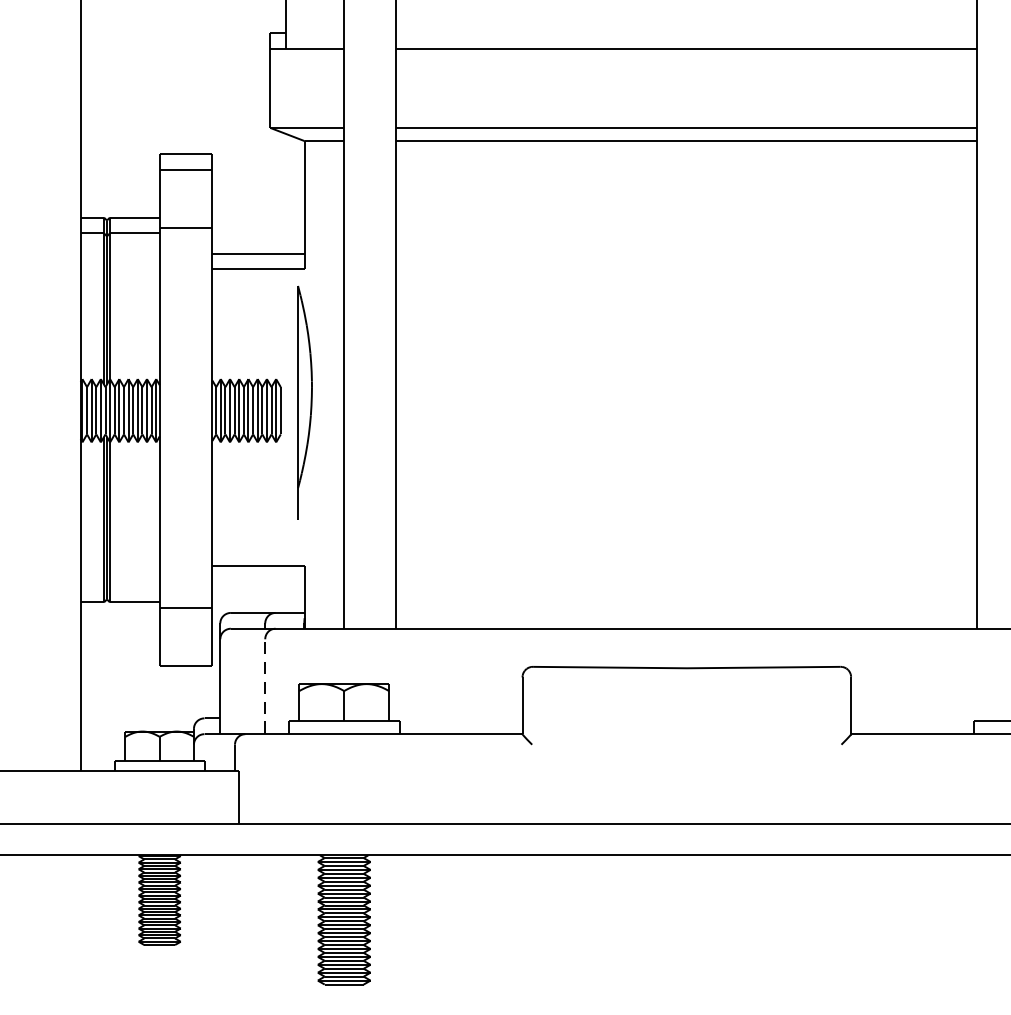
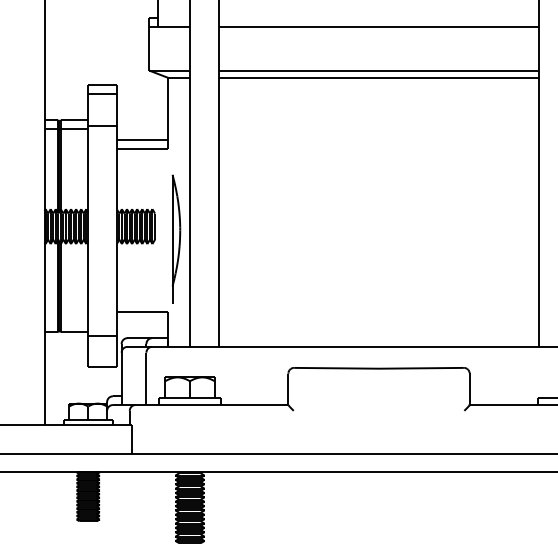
part: (305, 401) -> (176, 238), moved
line: (265, 686) -> (146, 378), dashed -> solid

